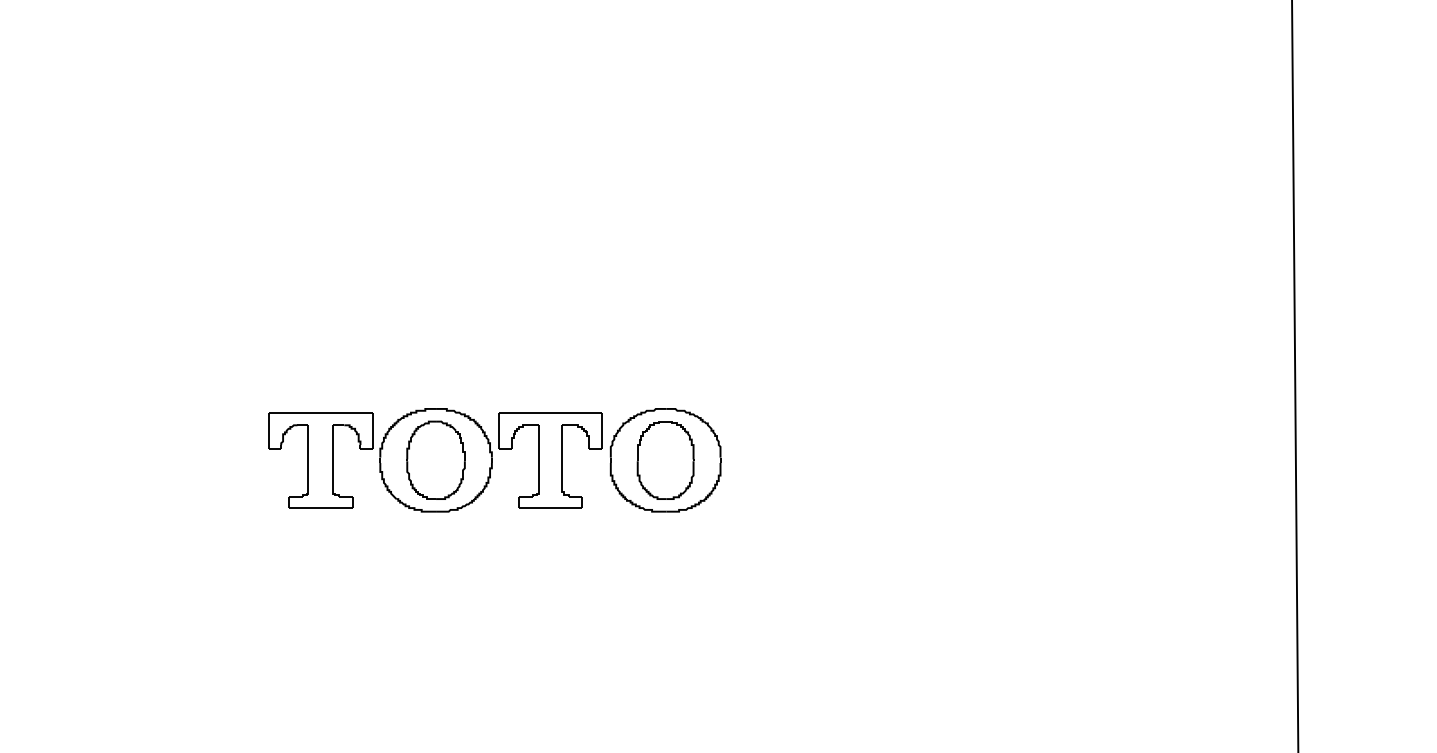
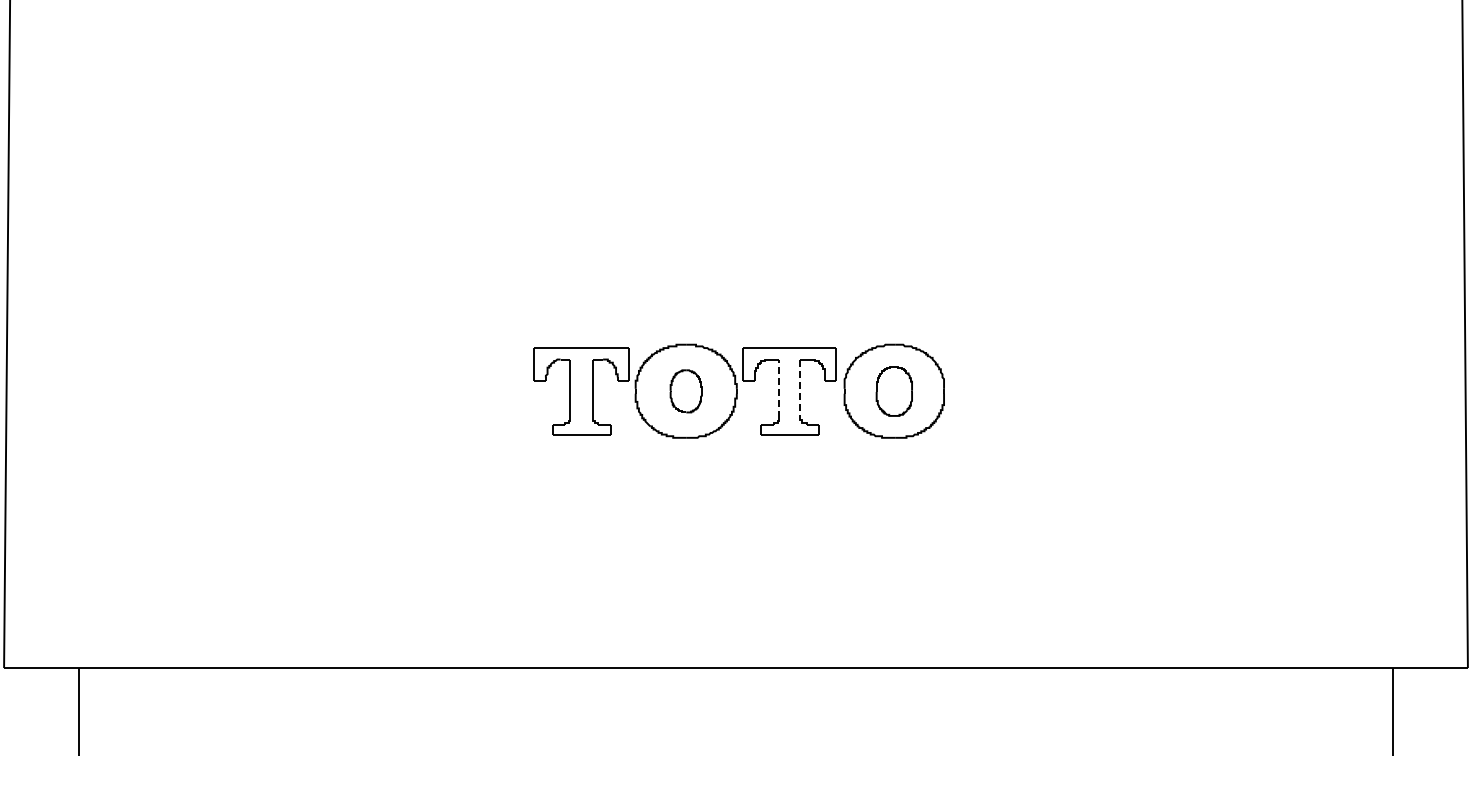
line: (538, 457) -> (779, 388), solid -> dashed
line: (562, 458) -> (800, 389), solid -> dashed
part: (436, 460) -> (686, 391), size x0.6
part: (665, 460) -> (894, 391), size x0.7

